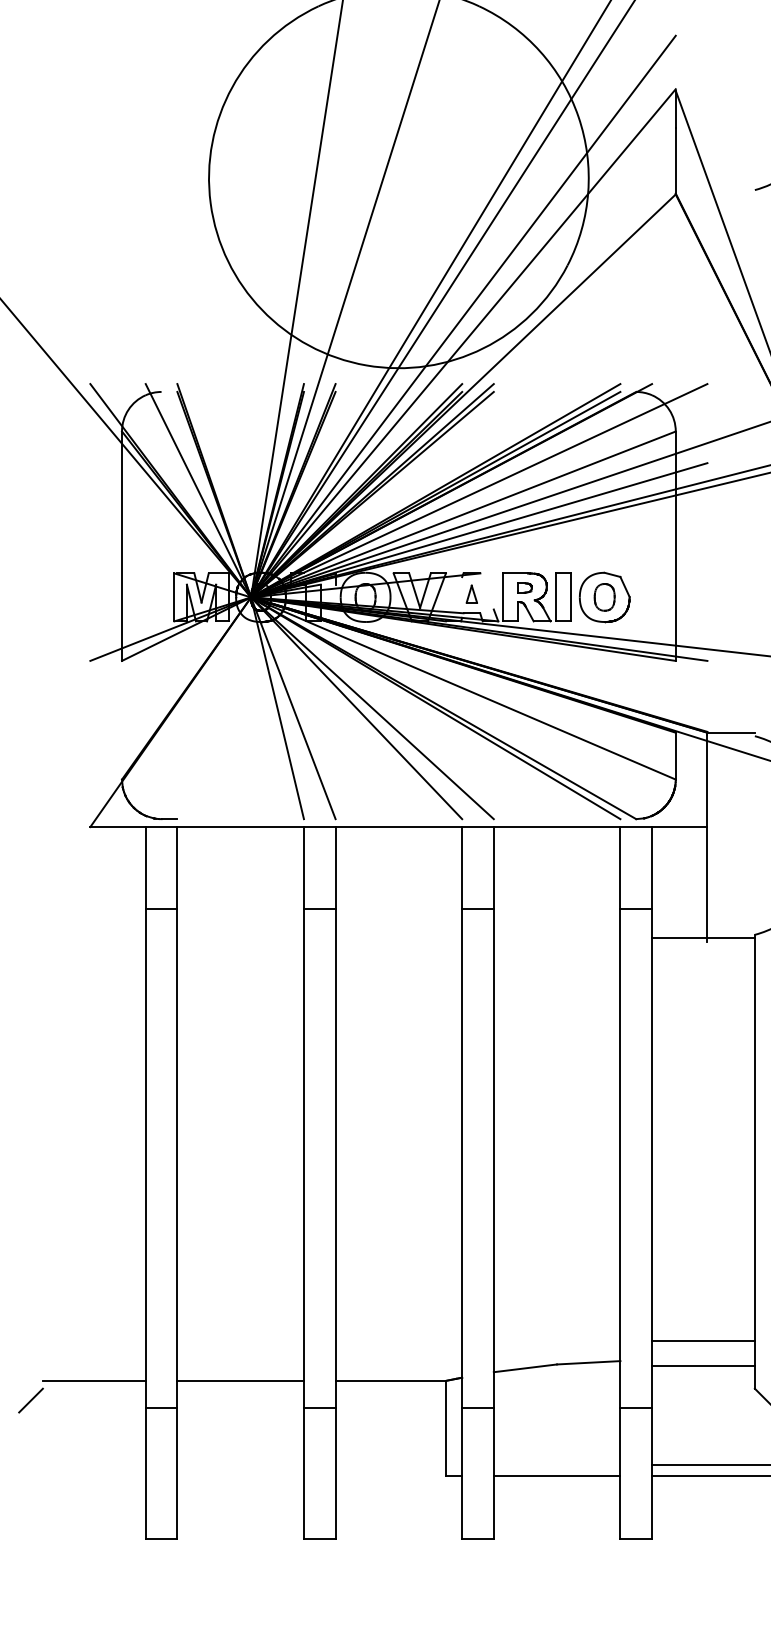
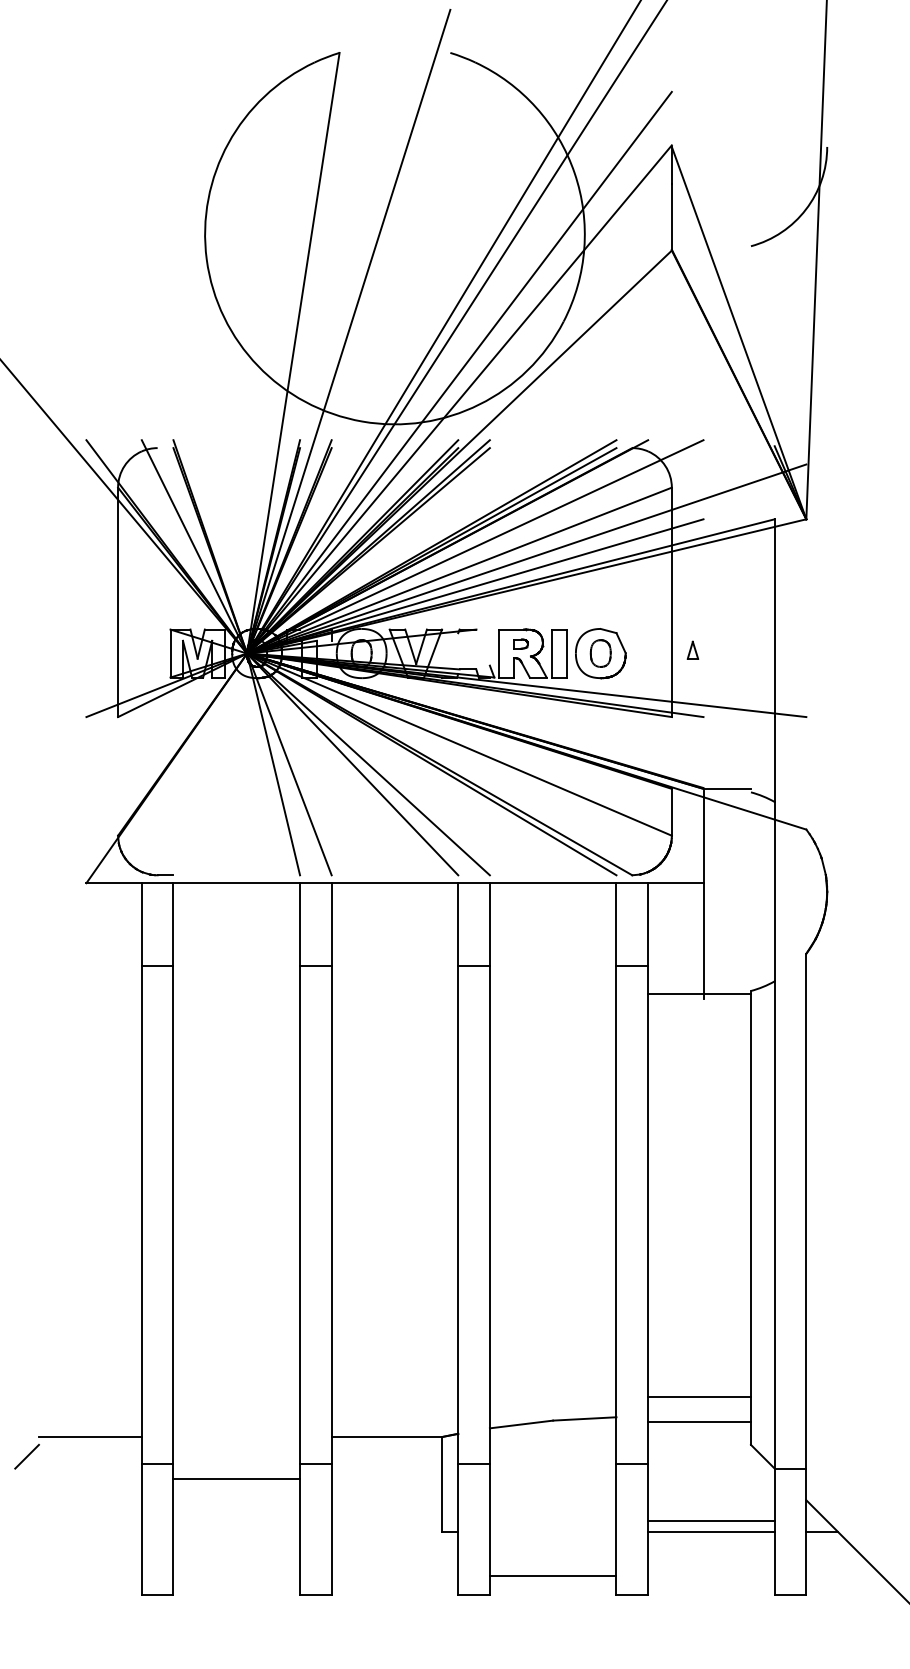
part: (471, 593) -> (692, 649), moved
line: (240, 1380) -> (236, 1478), moved
line: (556, 1475) -> (552, 1575), moved

